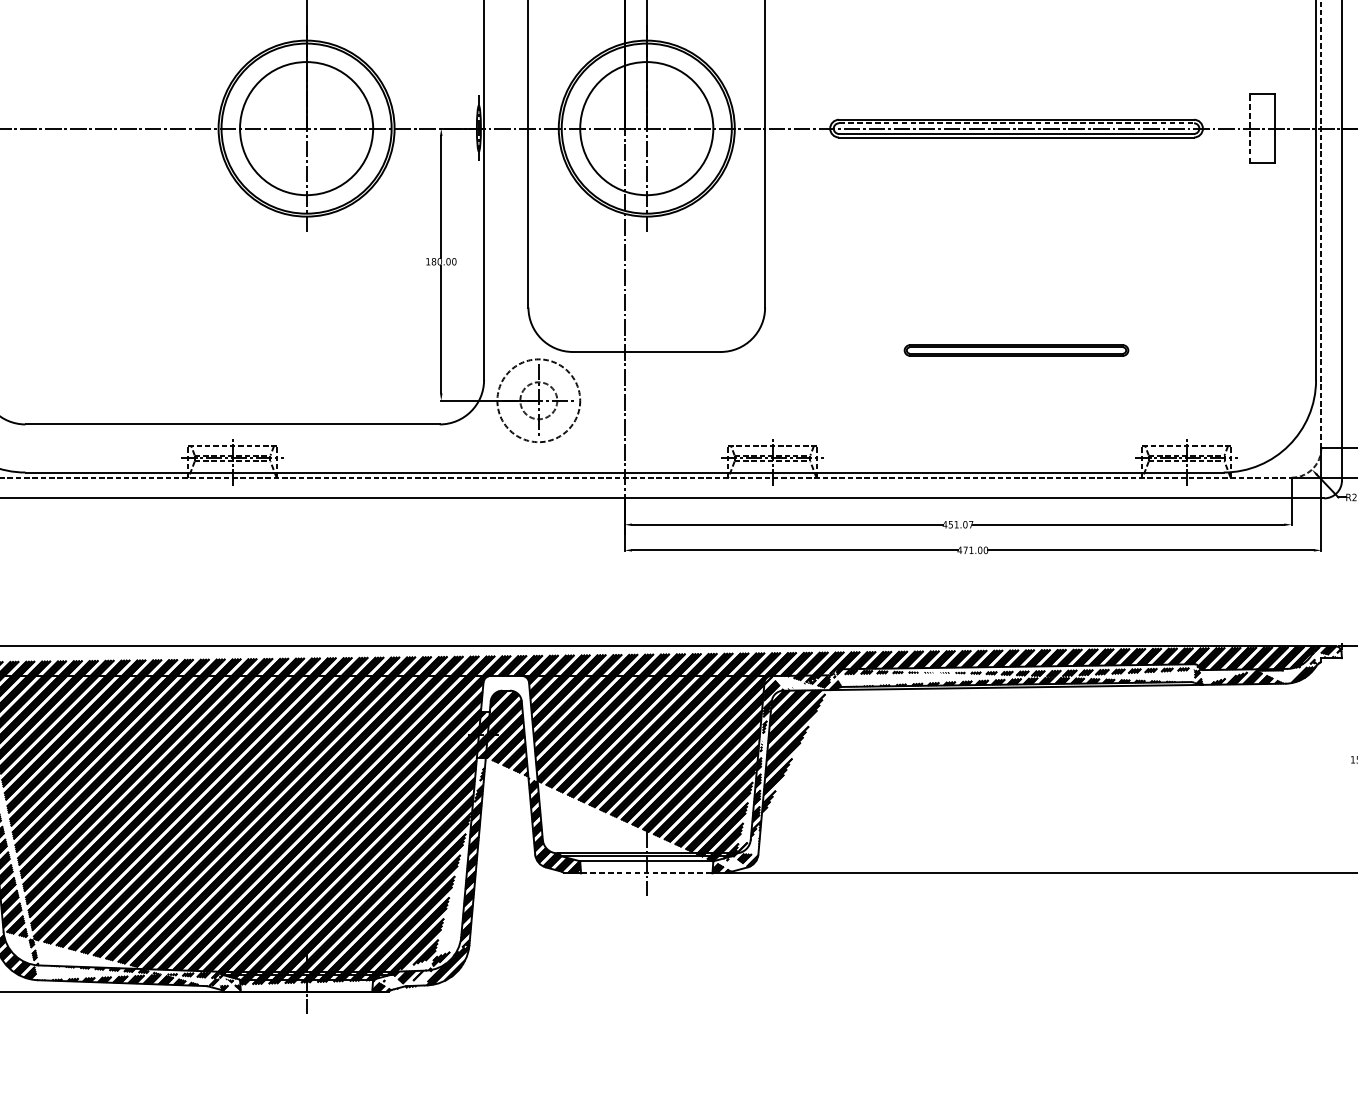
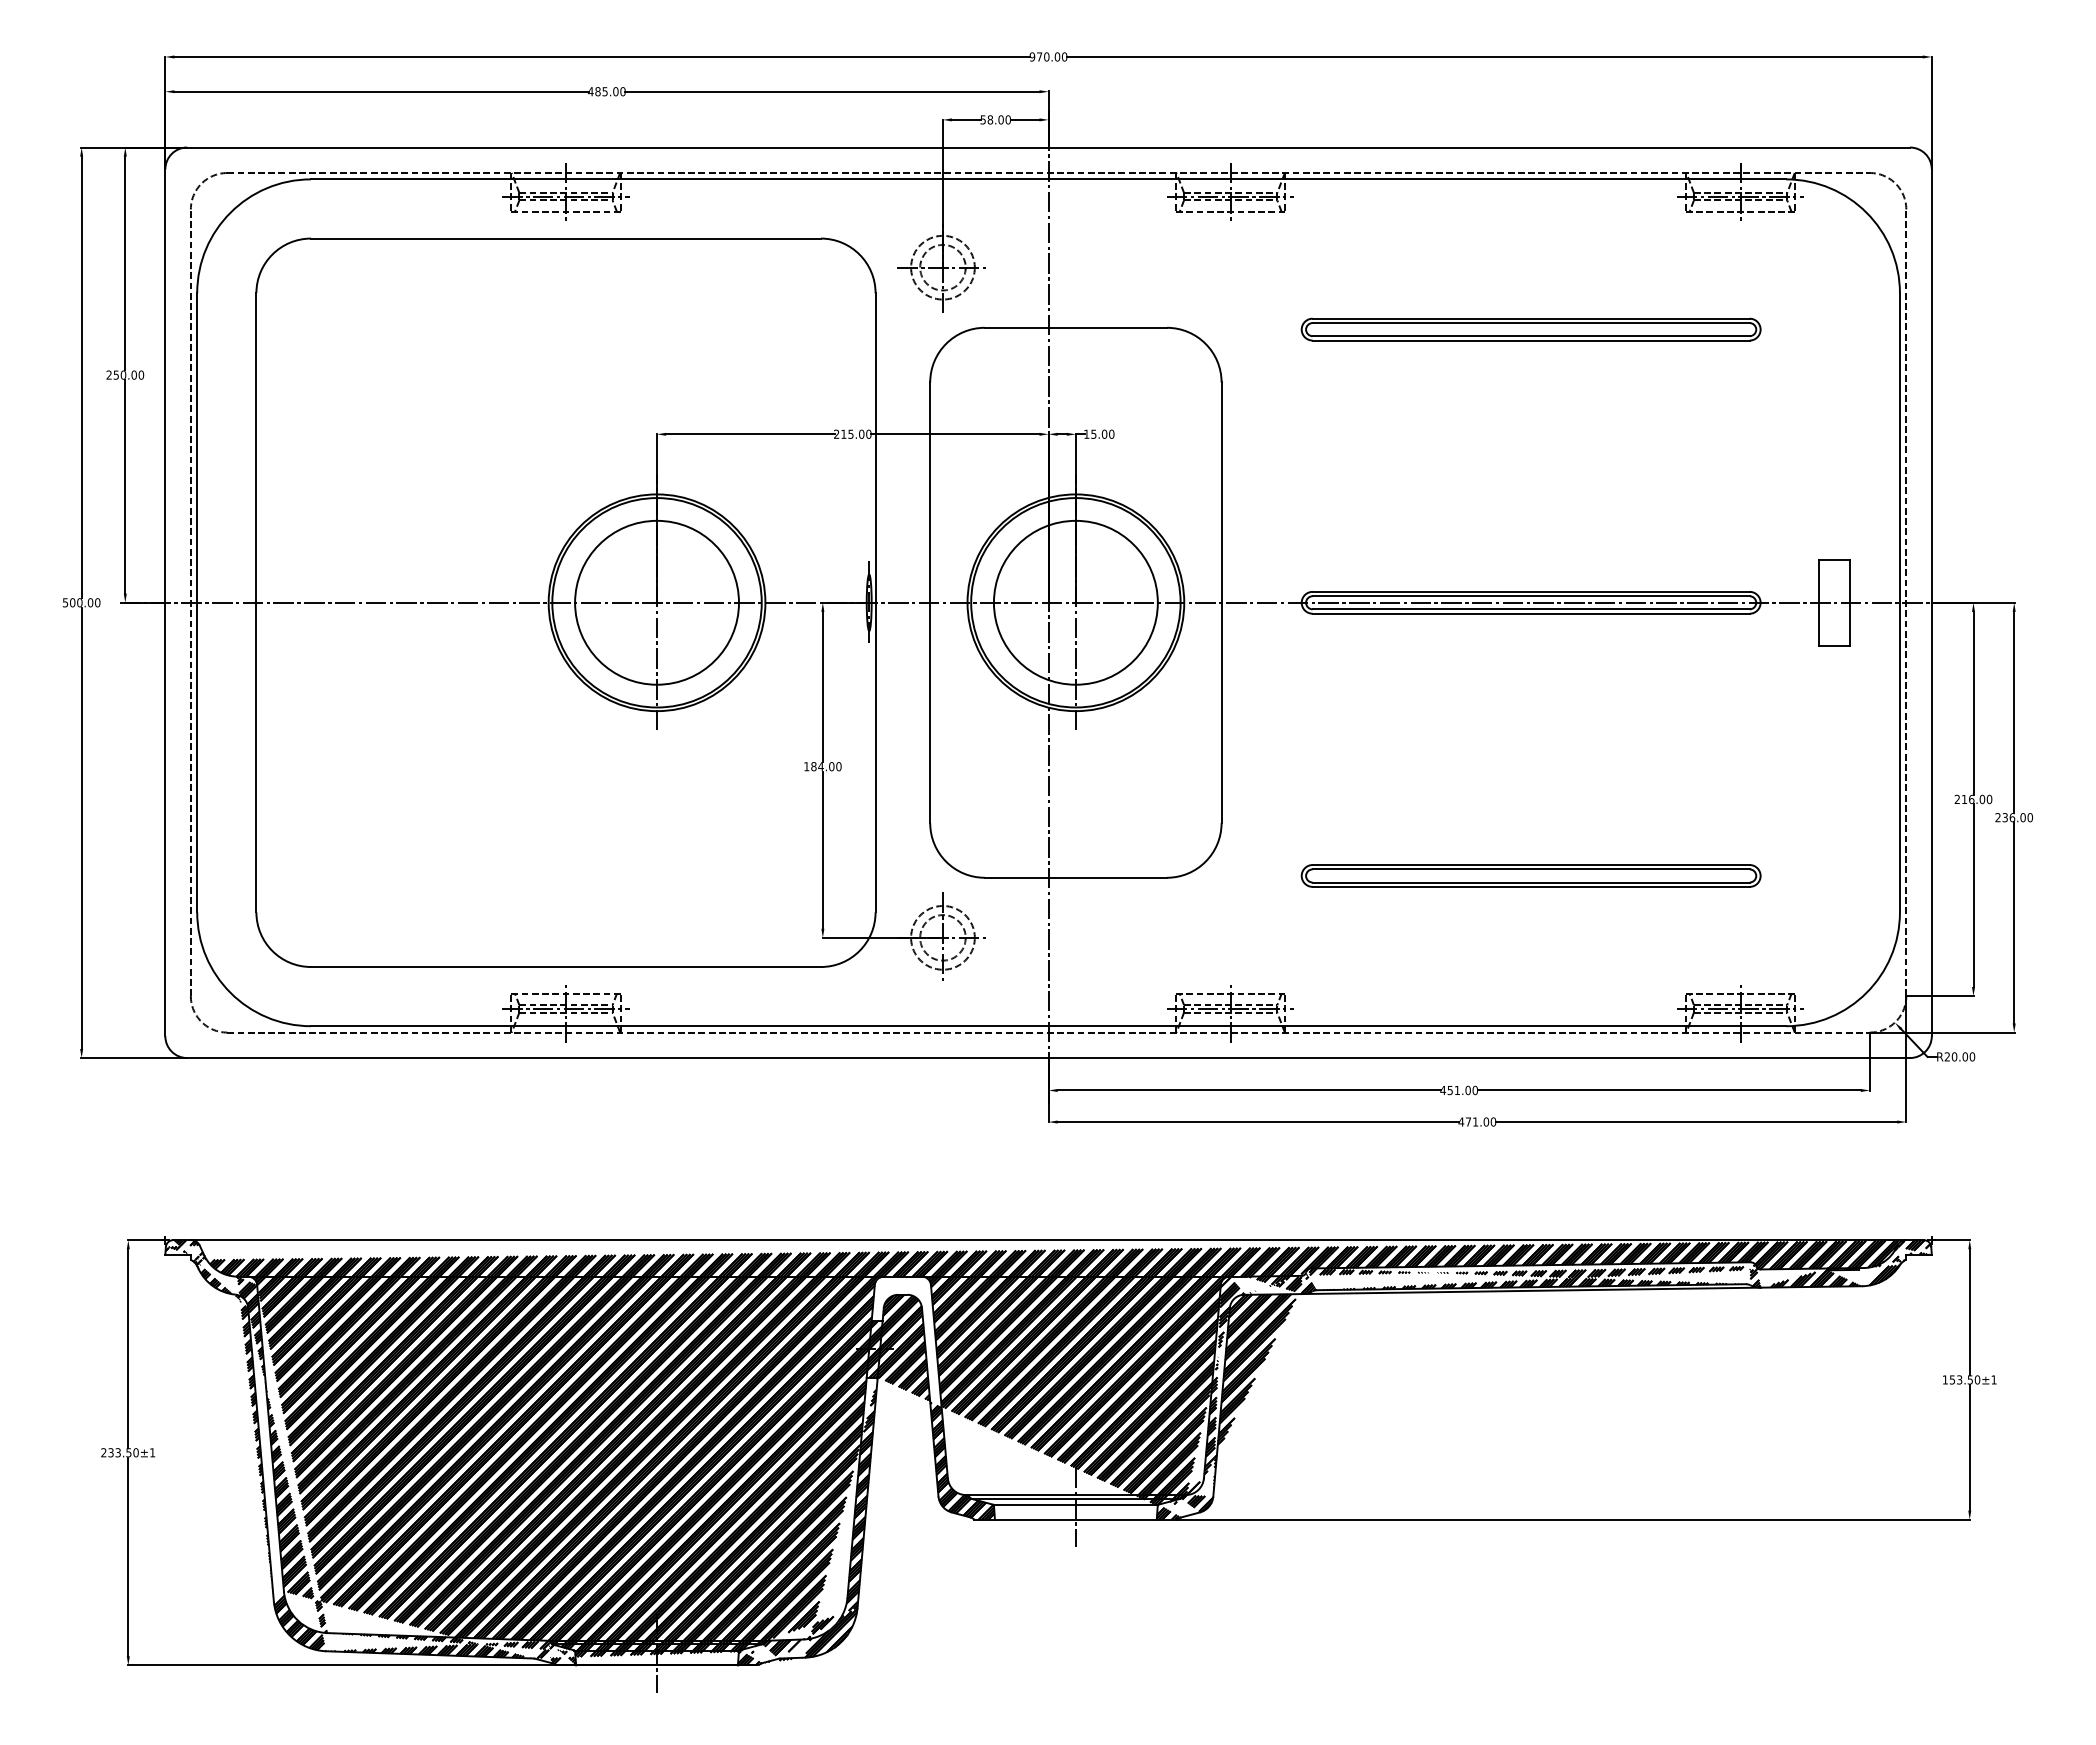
line: (1016, 123) -> (1531, 596), dashed -> solid
line: (1250, 128) -> (1819, 602), dashed -> solid
text: (439, 261) -> (820, 766), 180.00 -> 184.00
part: (1016, 350) -> (1530, 875), size x1.67
circle: (538, 400) -> (942, 937), size x0.62
text: (970, 524) -> (1474, 1090), 451.07 -> 451.00
line: (646, 873) -> (1075, 1519), dashed -> solid

